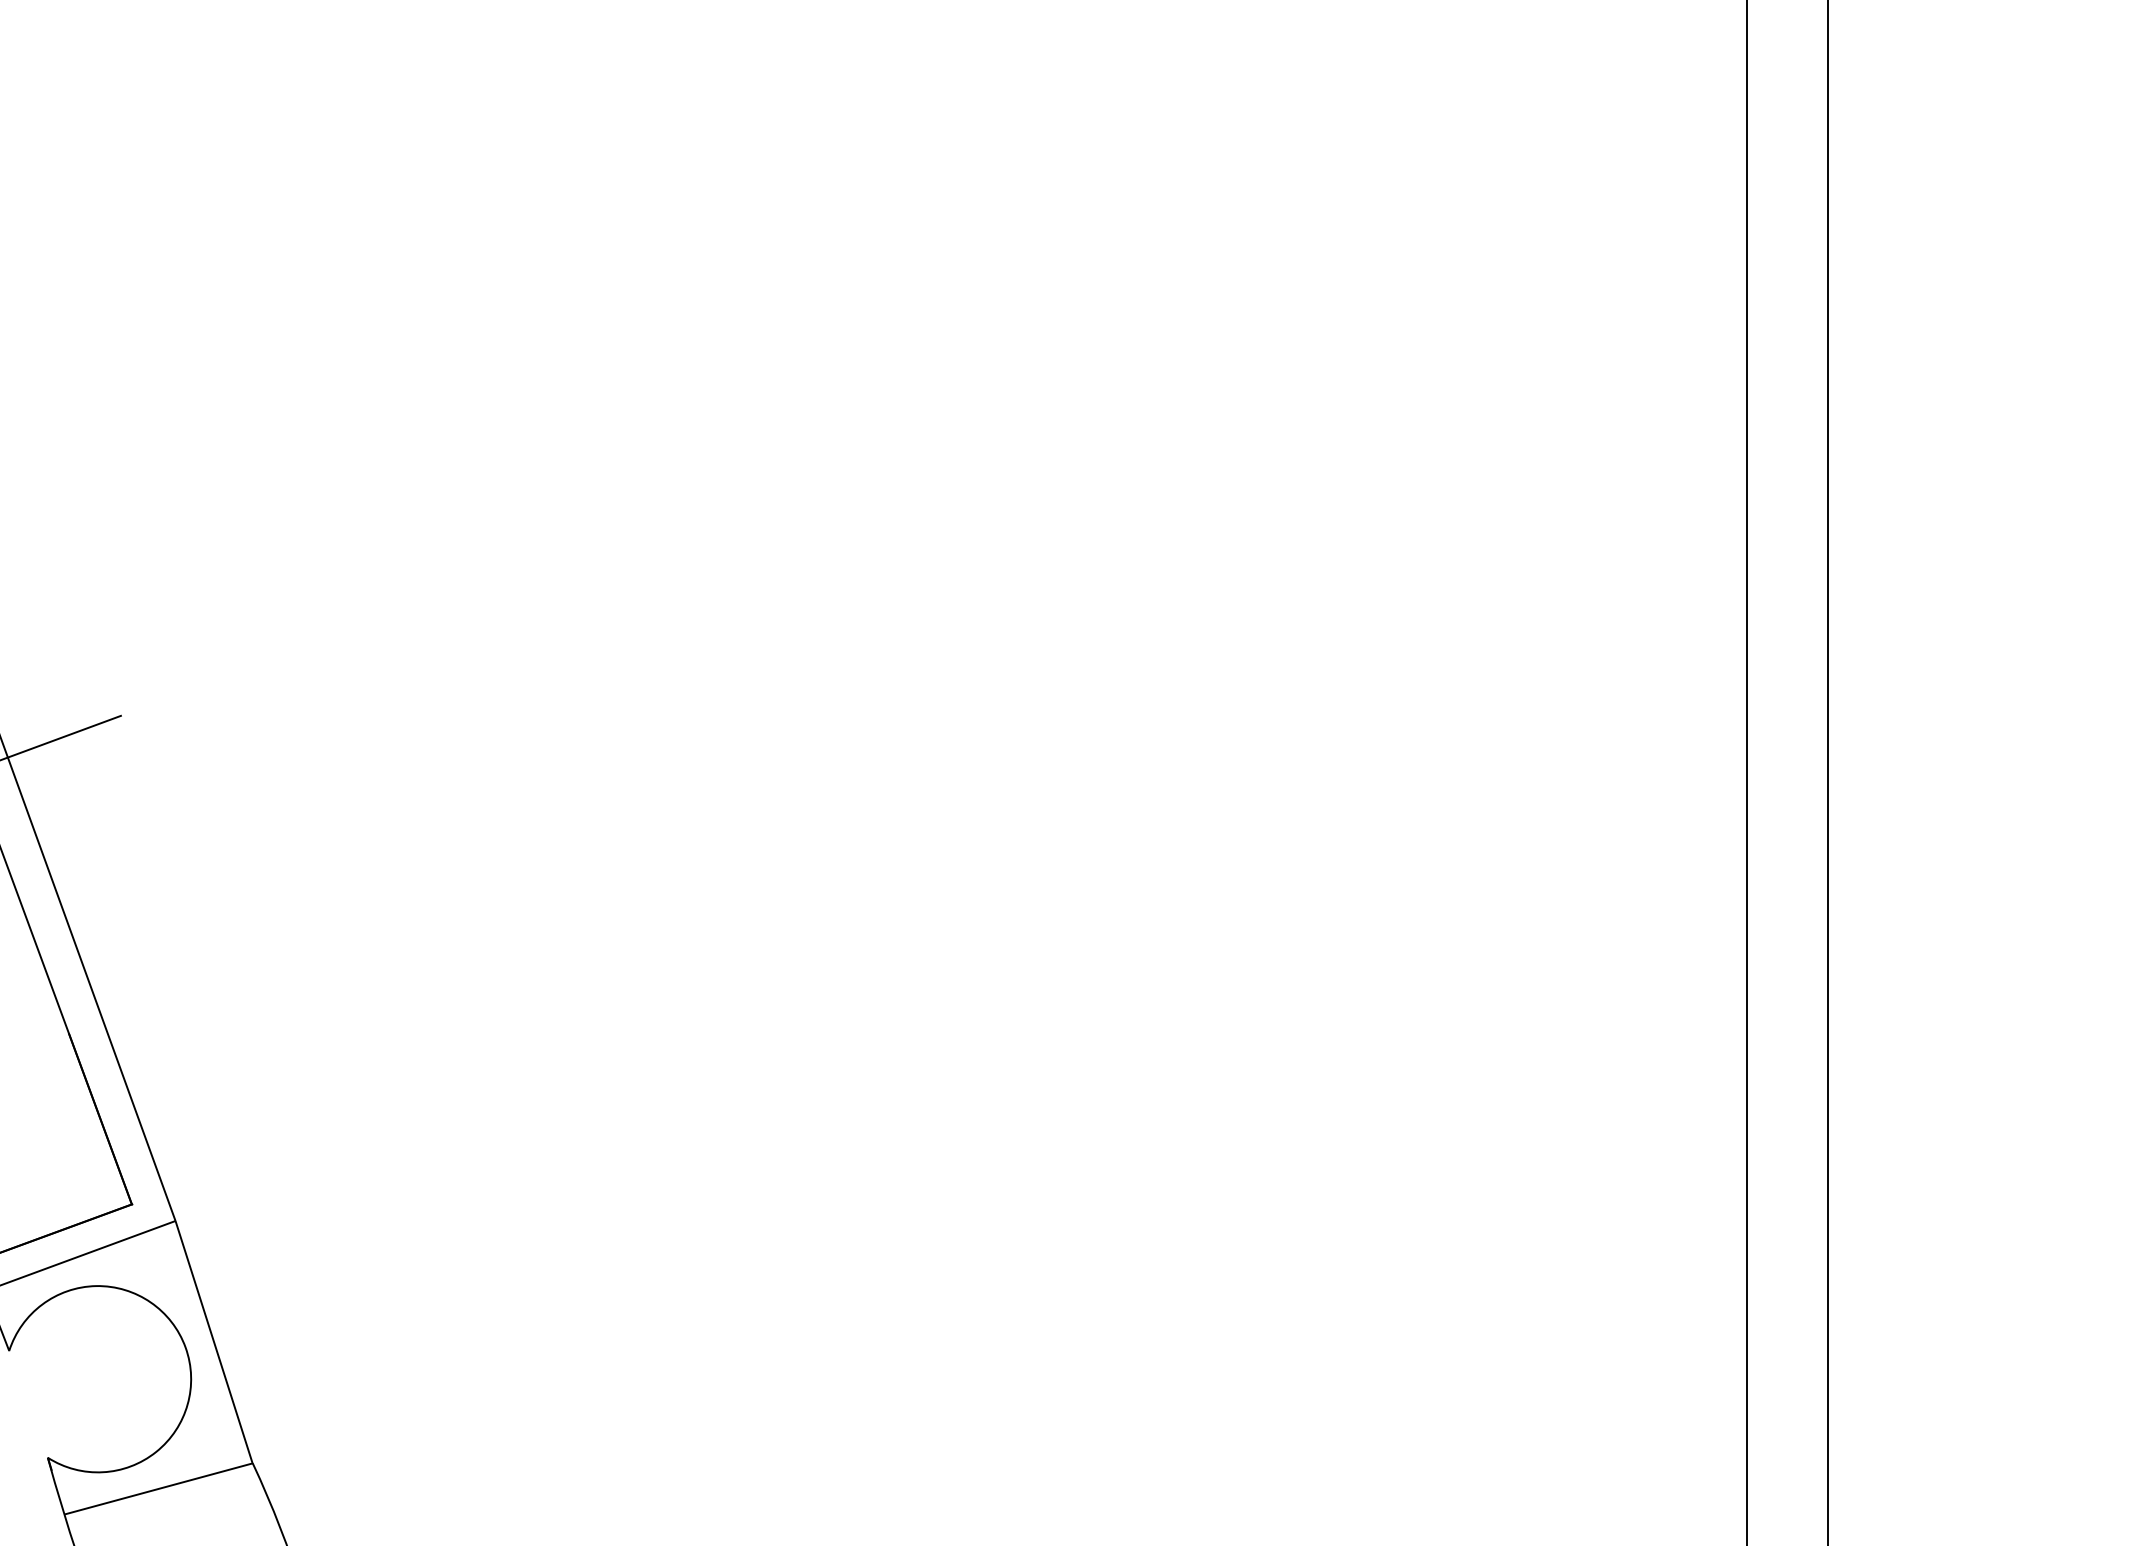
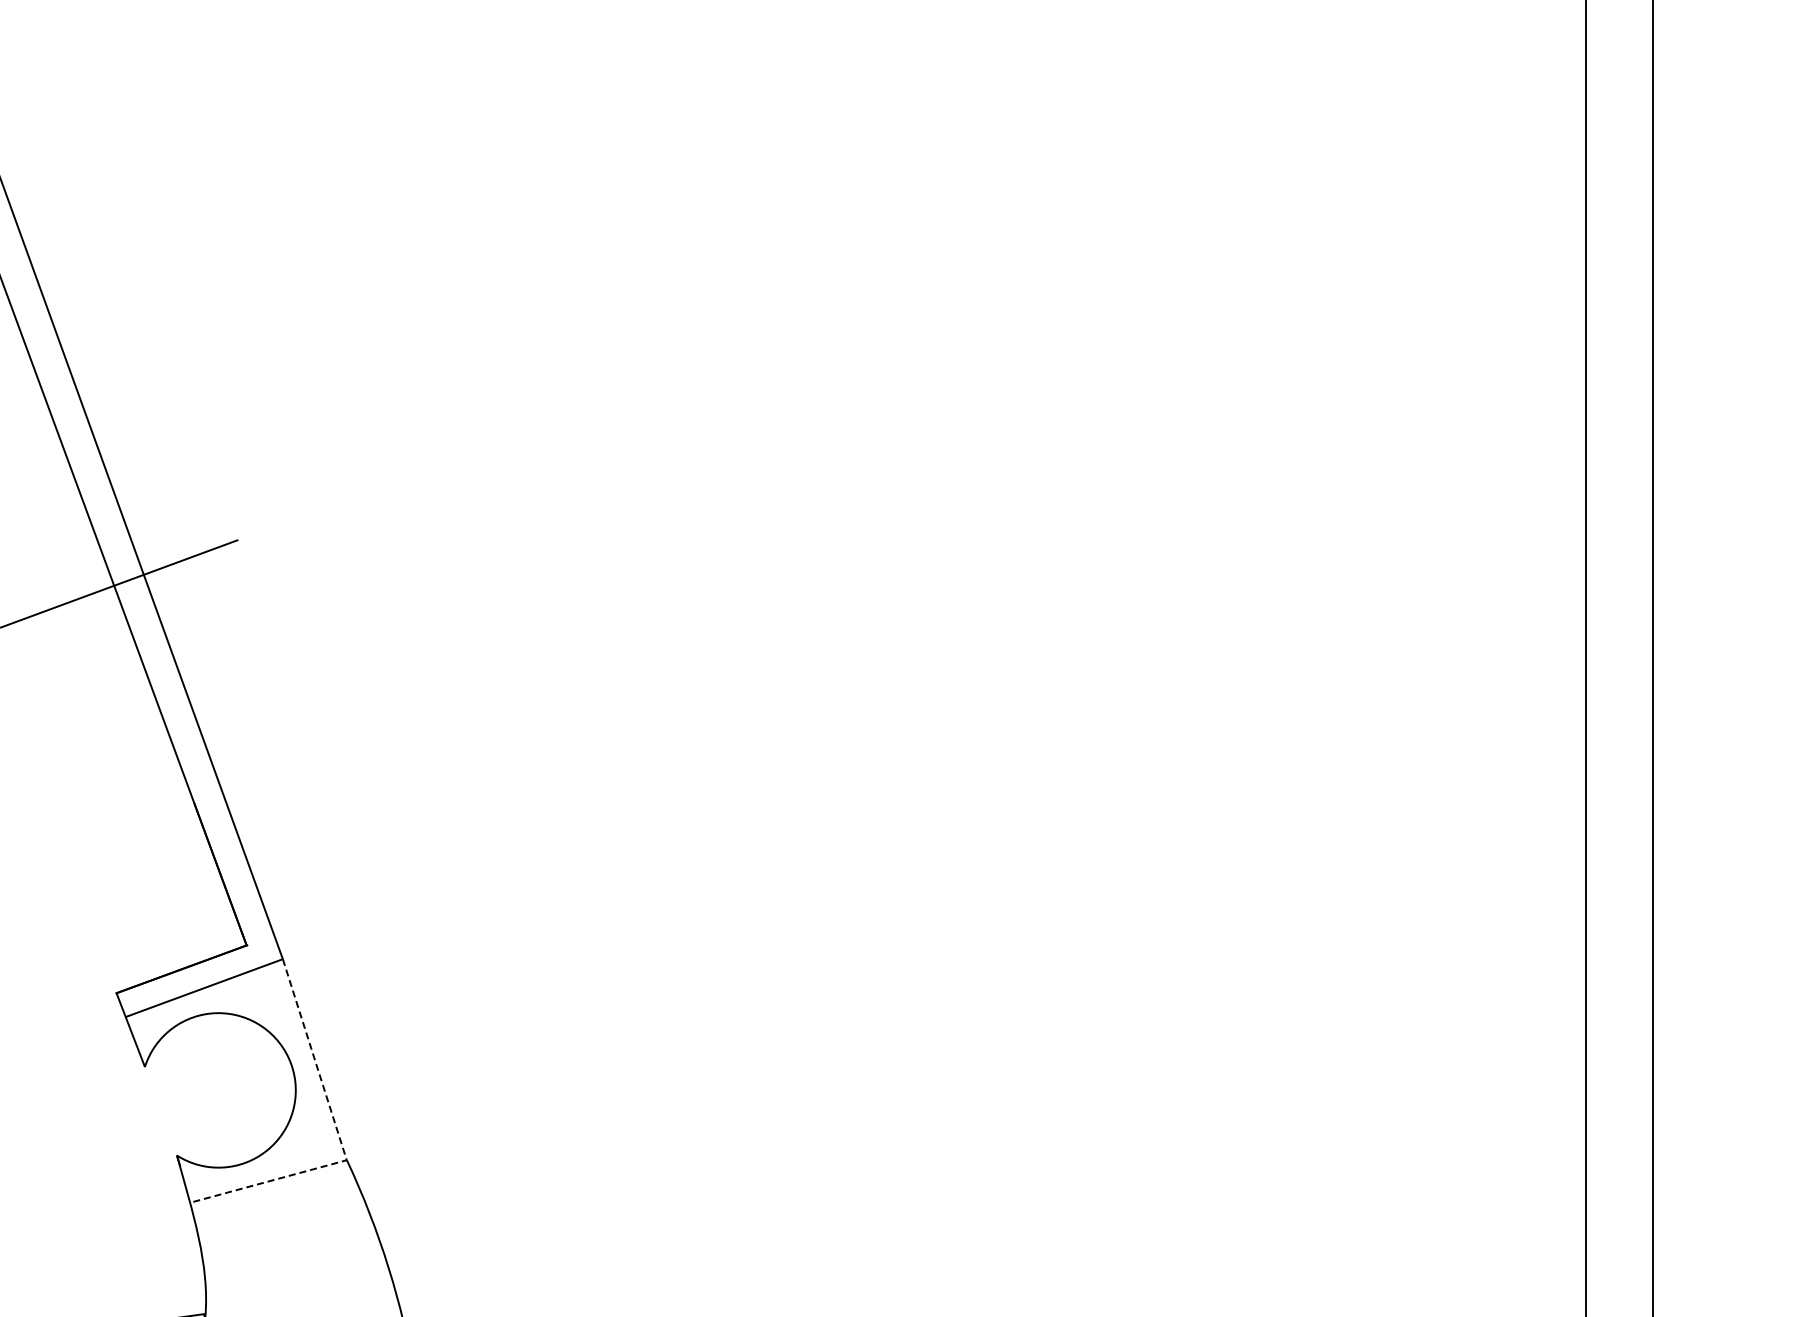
line: (243, 1436) -> (339, 1137), solid -> dashed

